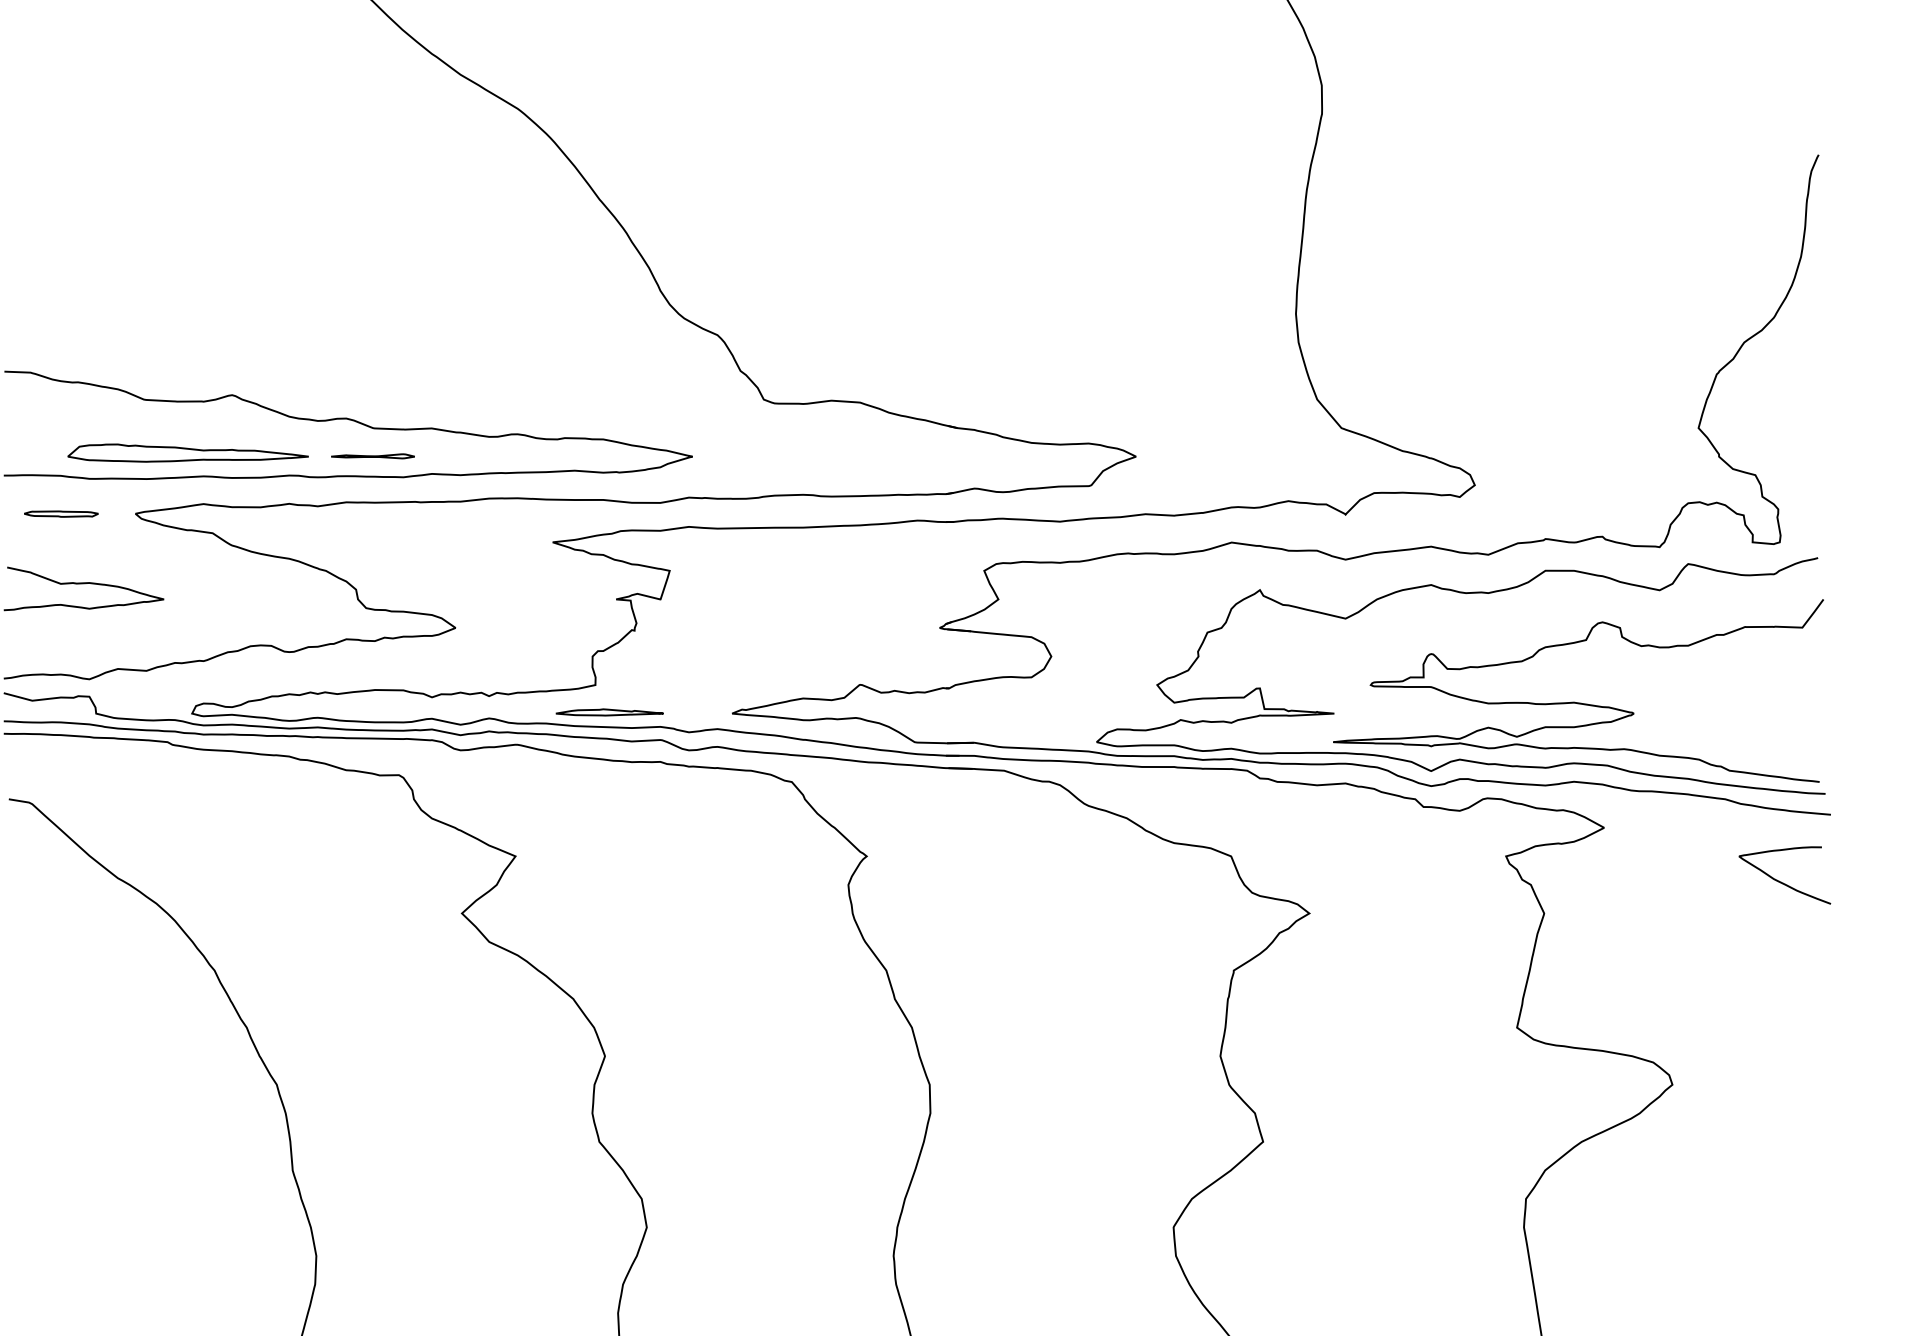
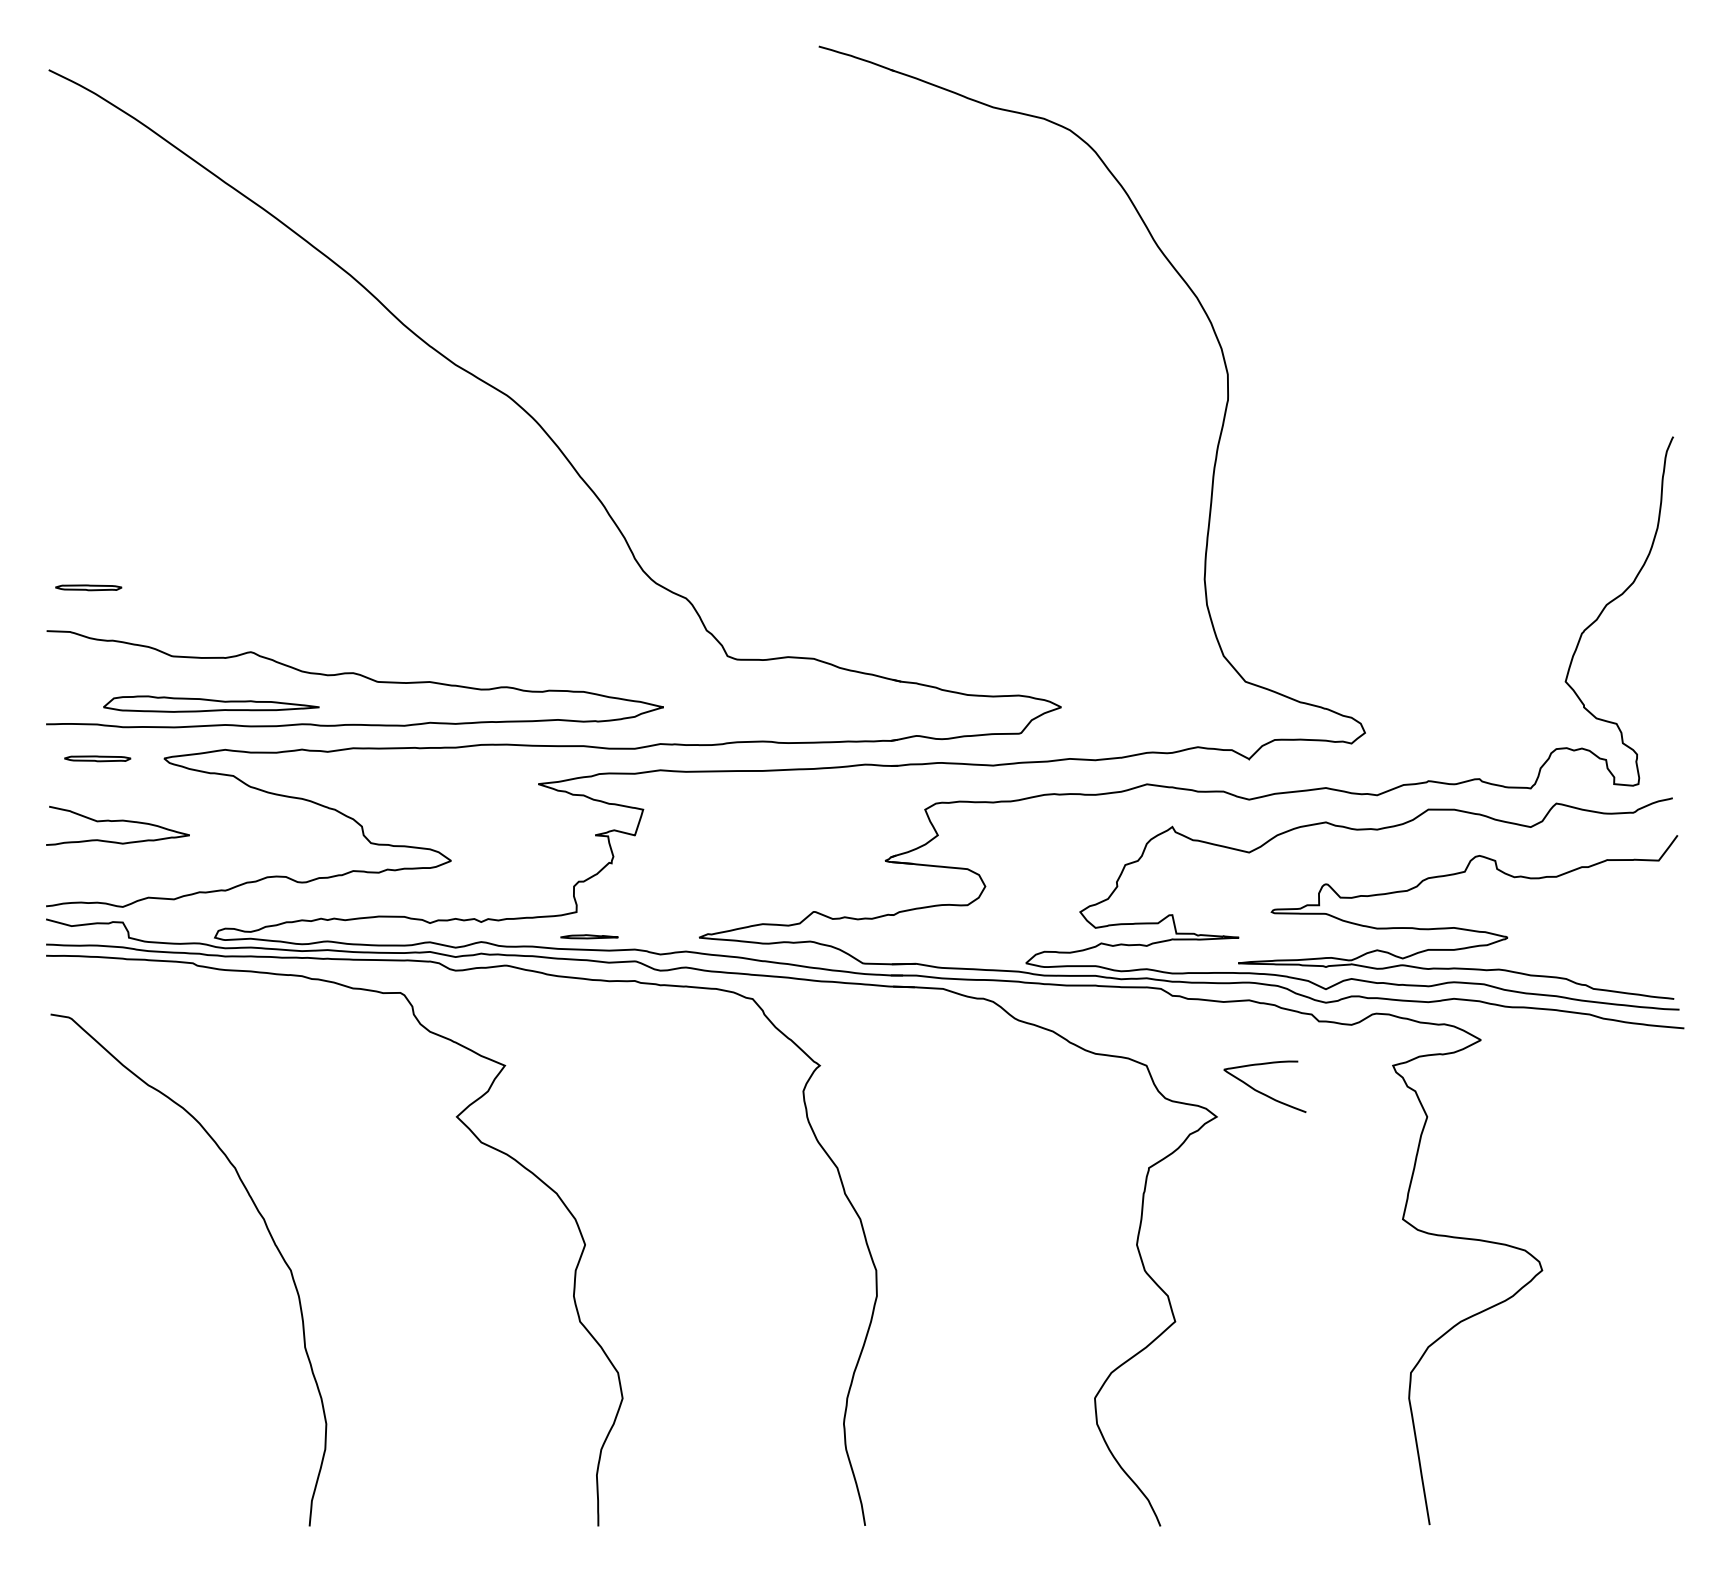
part: (51, 323) -> (88, 587), added
part: (372, 455) -> (376, 706), removed
part: (609, 712) -> (589, 936), size x0.6
curve: (1782, 881) -> (1262, 1092), moved

